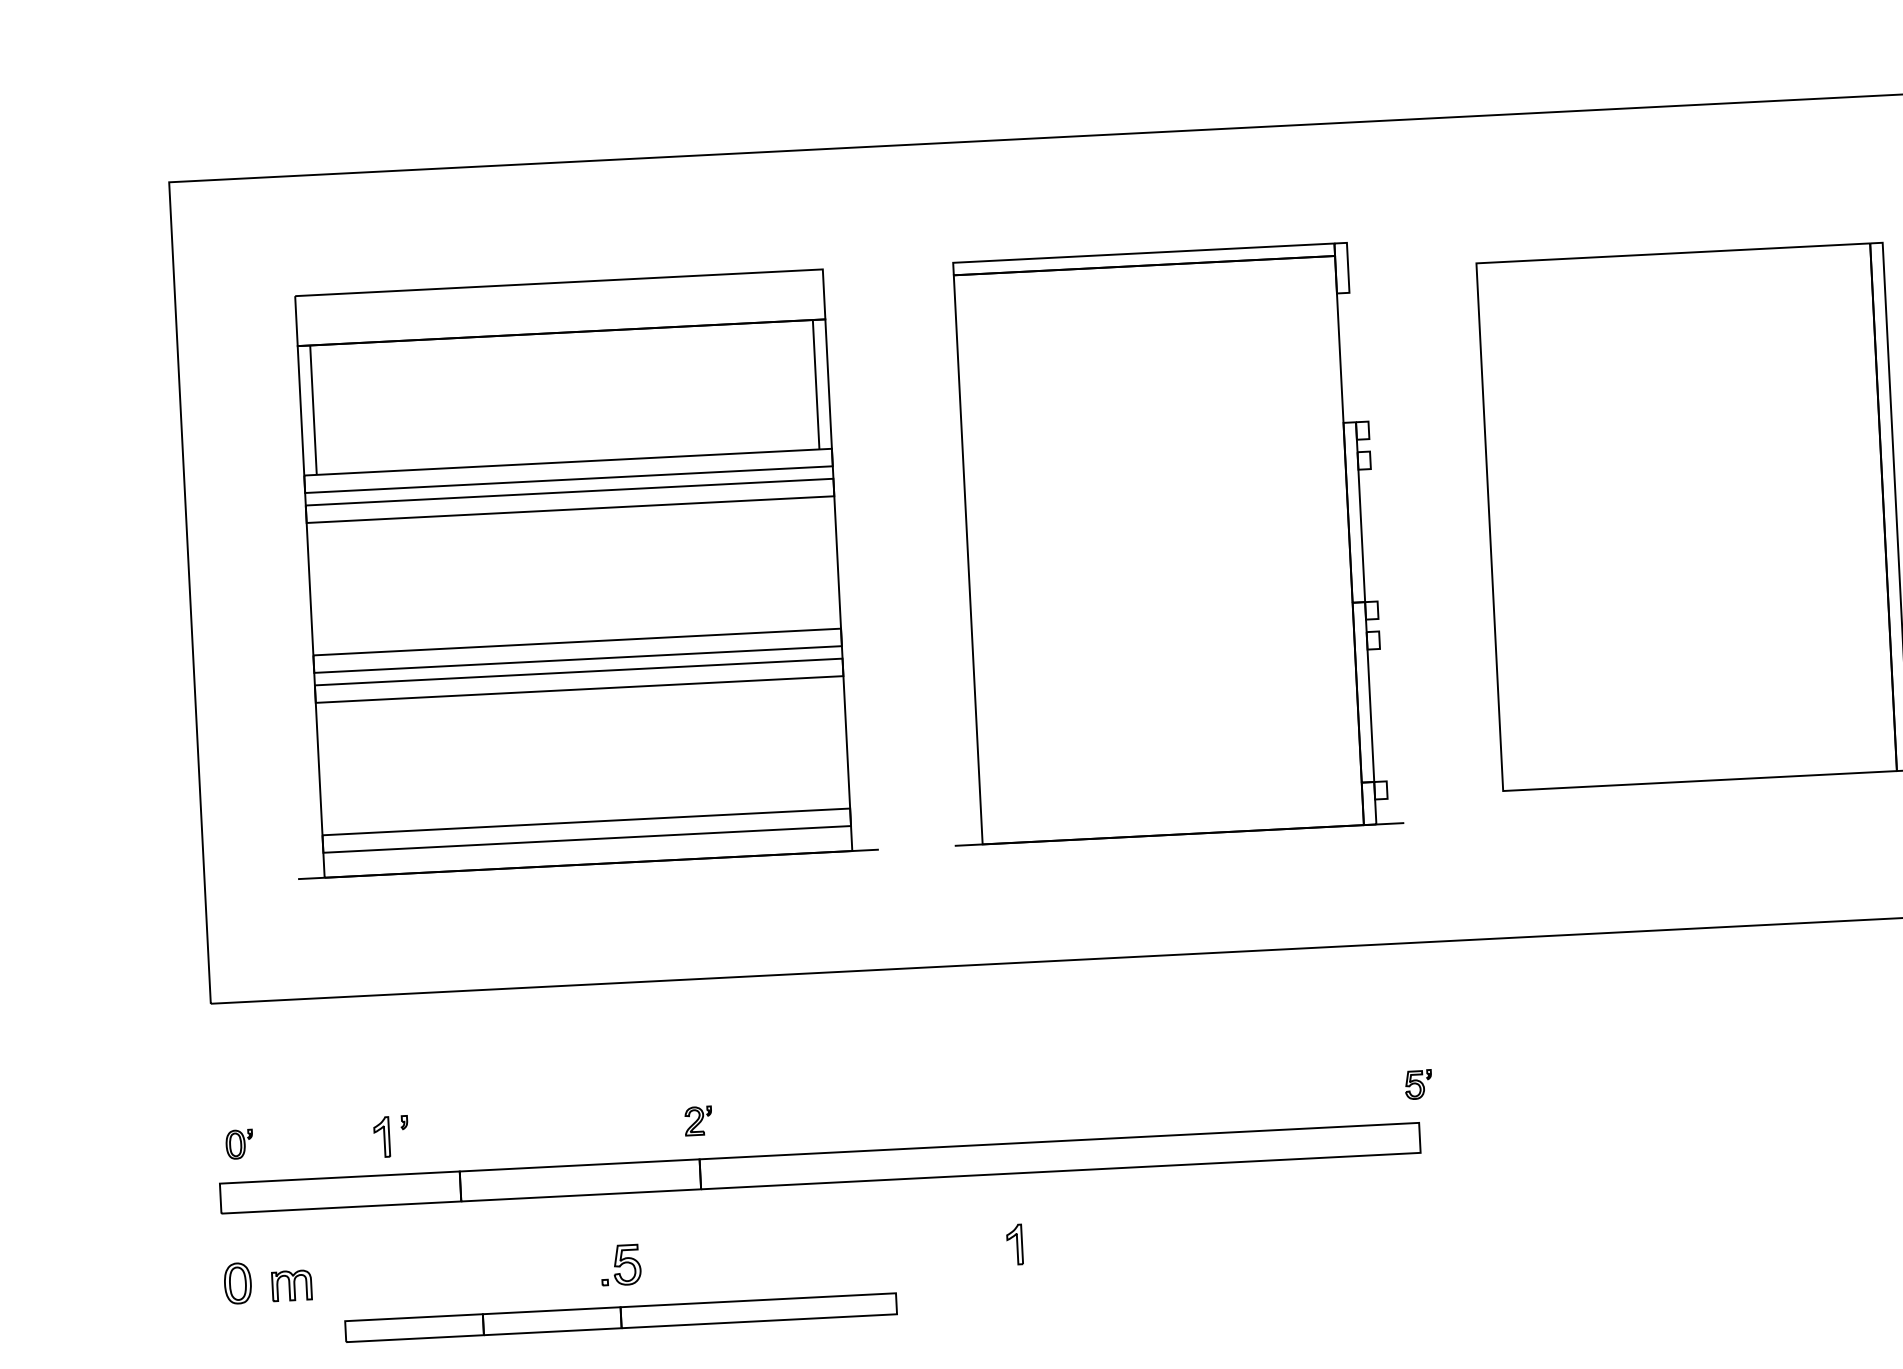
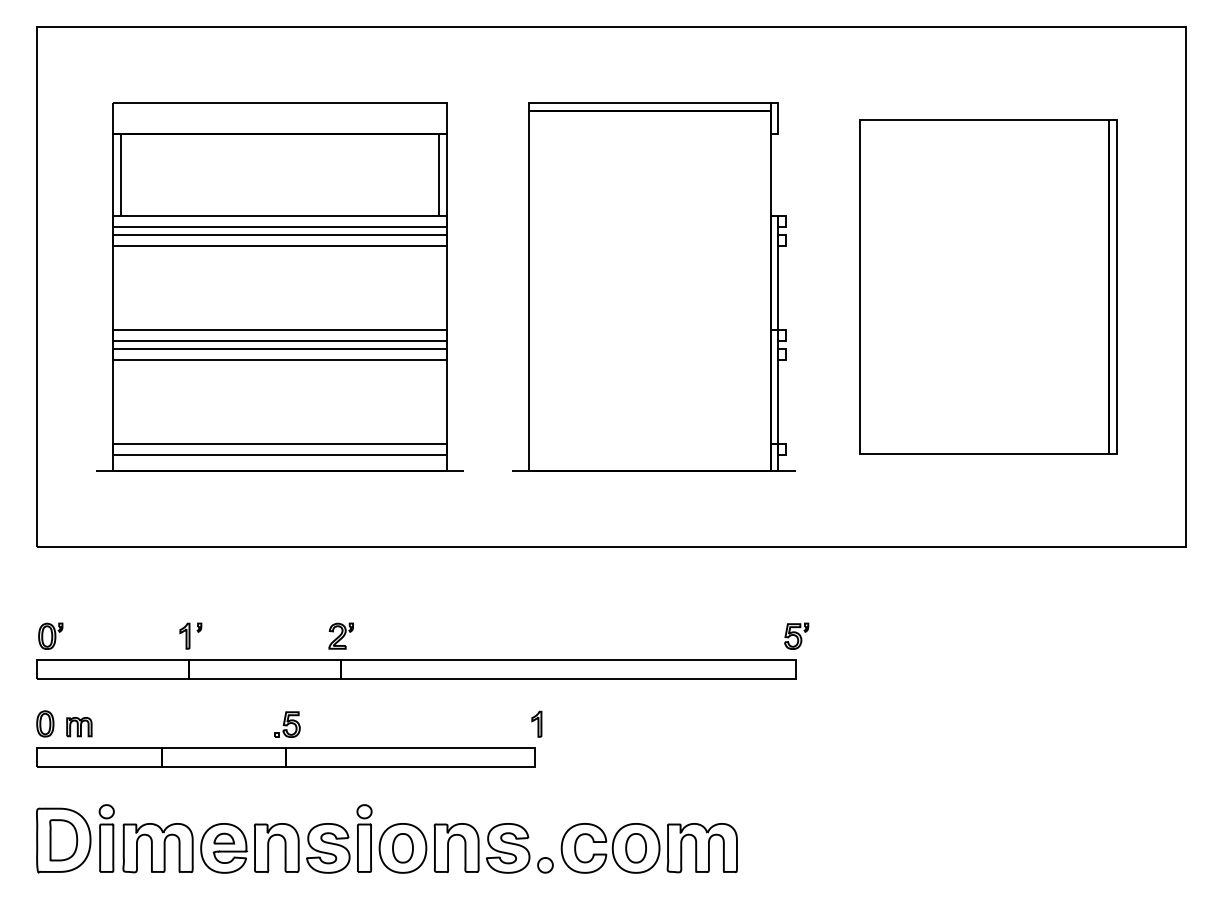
part: (1418, 1083) -> (796, 635), size x1.43
part: (697, 1120) -> (340, 635), size x1.43
part: (390, 1135) -> (190, 635), moved
part: (238, 1143) -> (50, 635), size x1.43
part: (620, 1317) -> (285, 757), size x1.43

